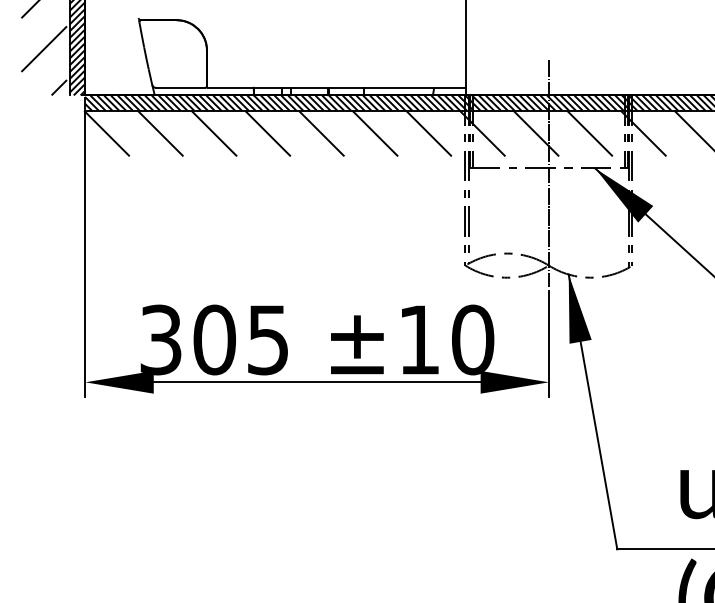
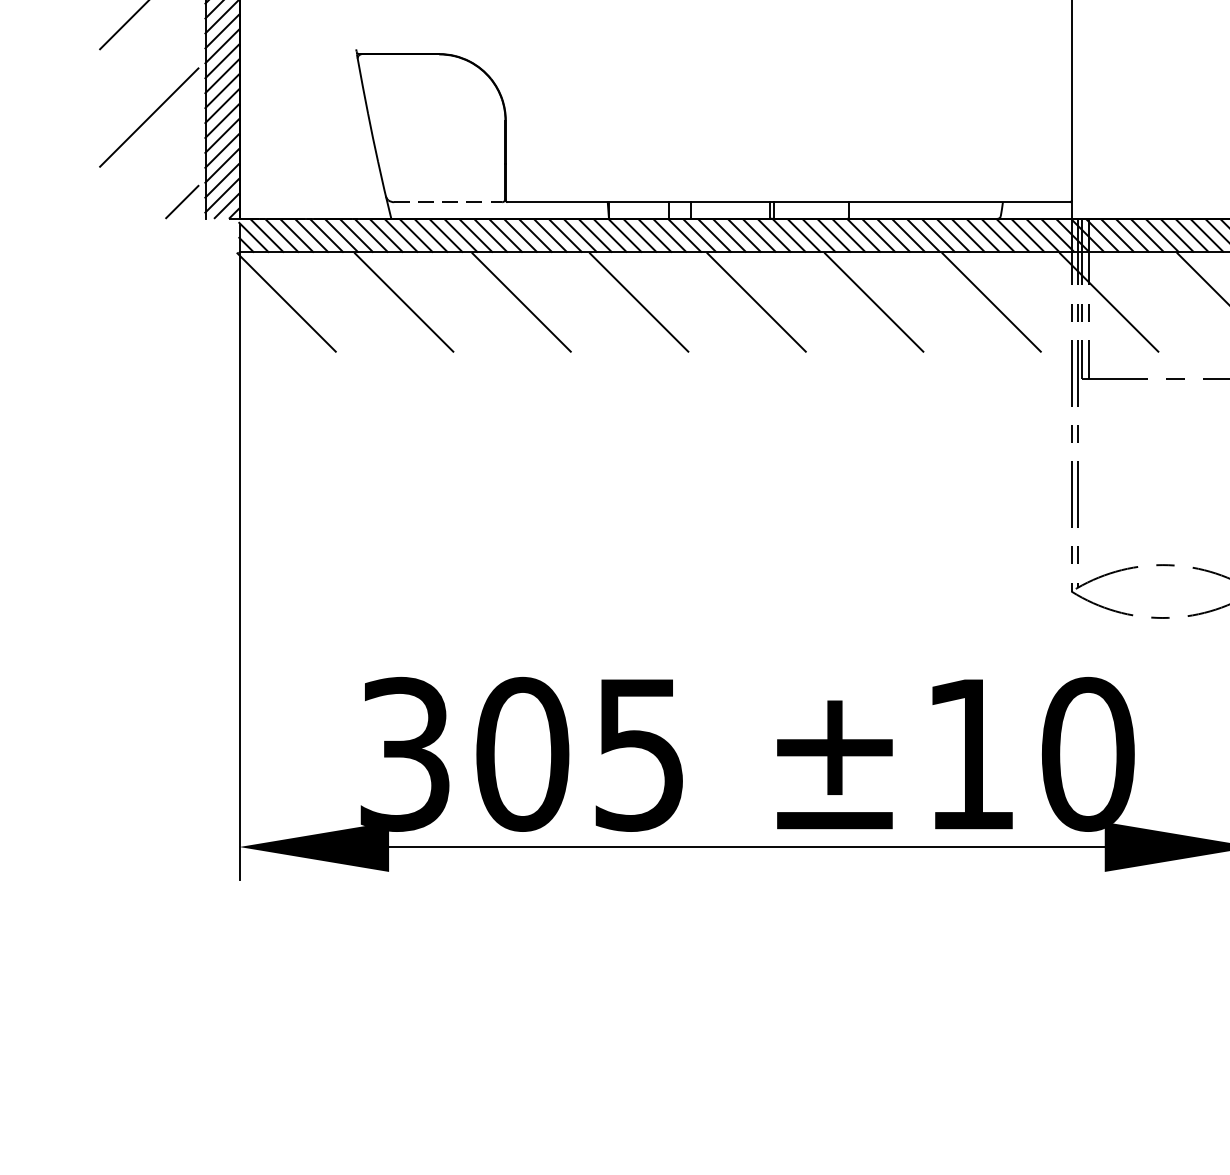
line: (180, 87) -> (447, 201), solid -> dashed

